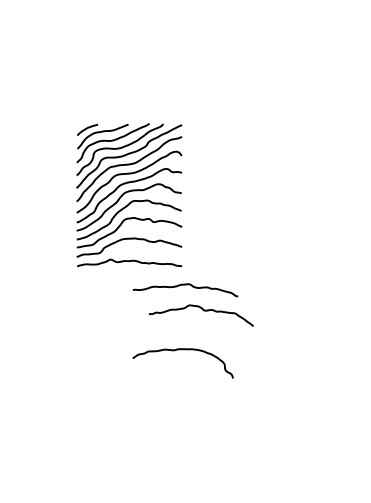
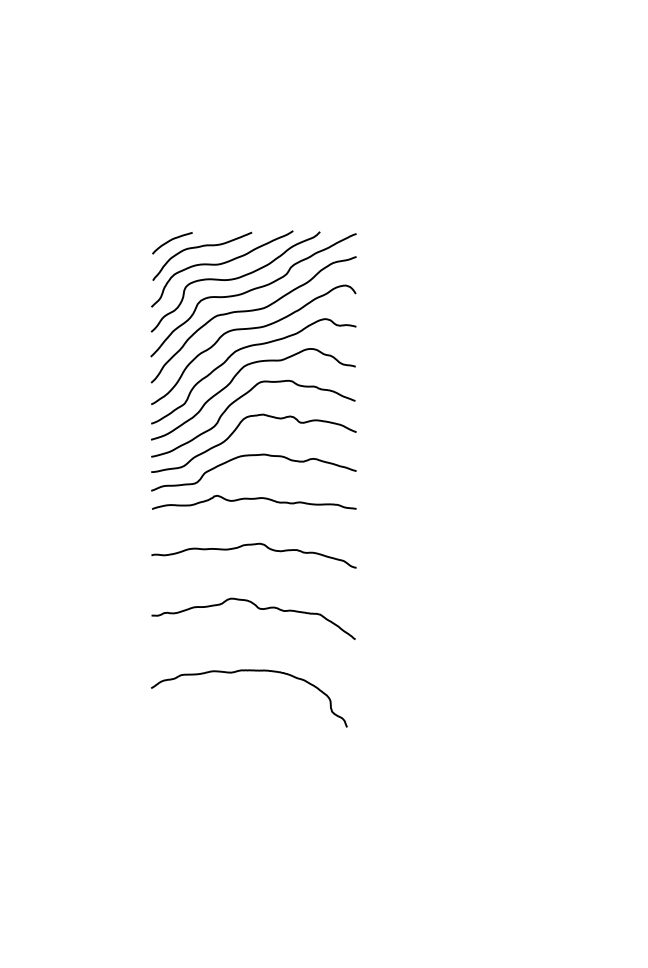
part: (129, 195) -> (253, 370), moved
curve: (204, 311) -> (259, 610), moved

